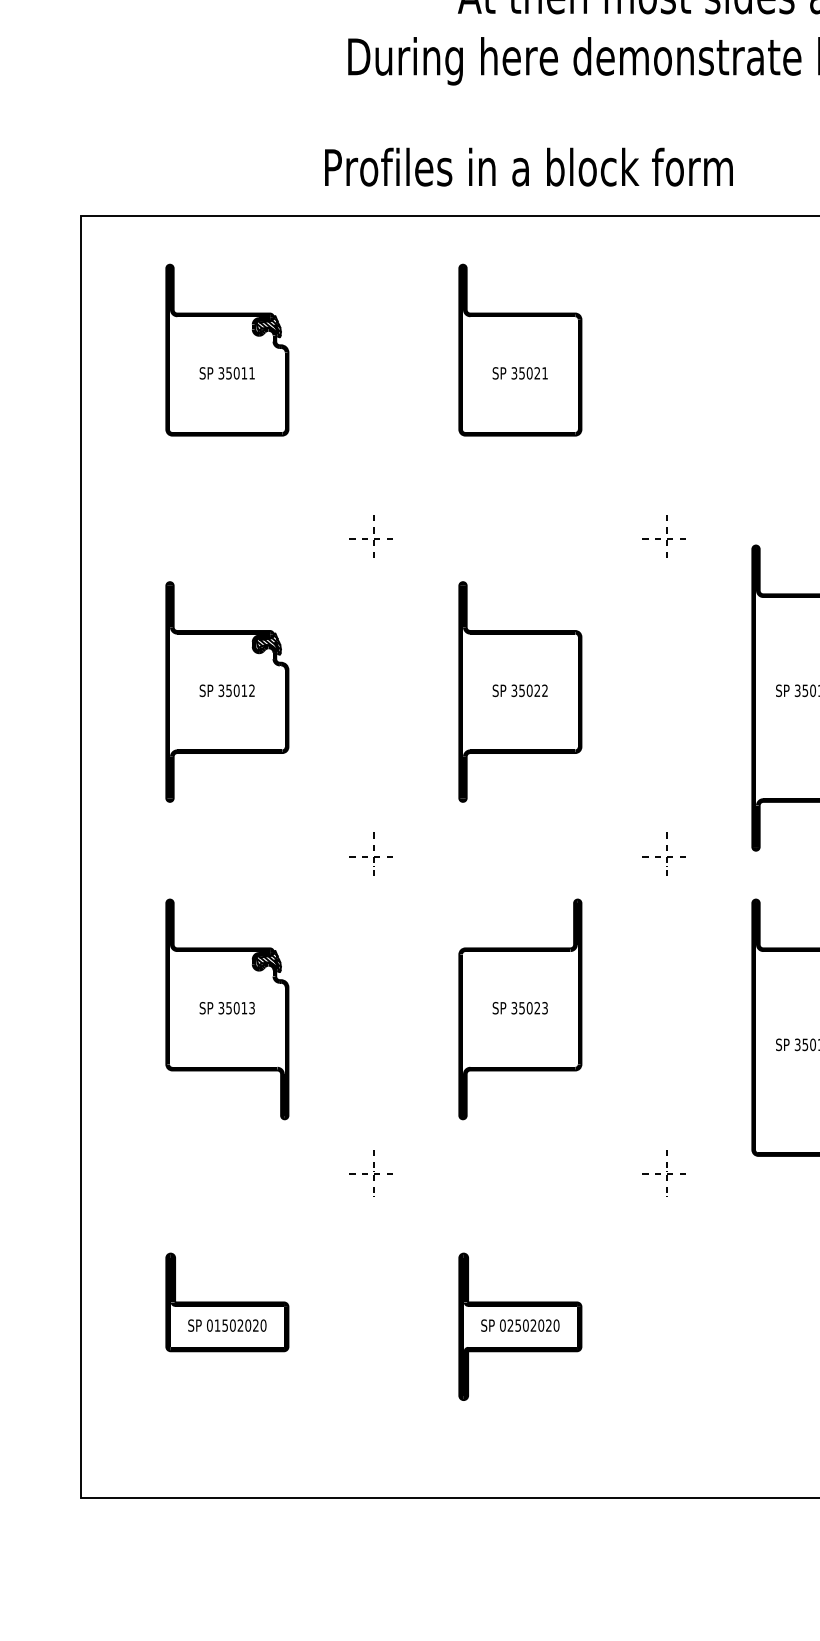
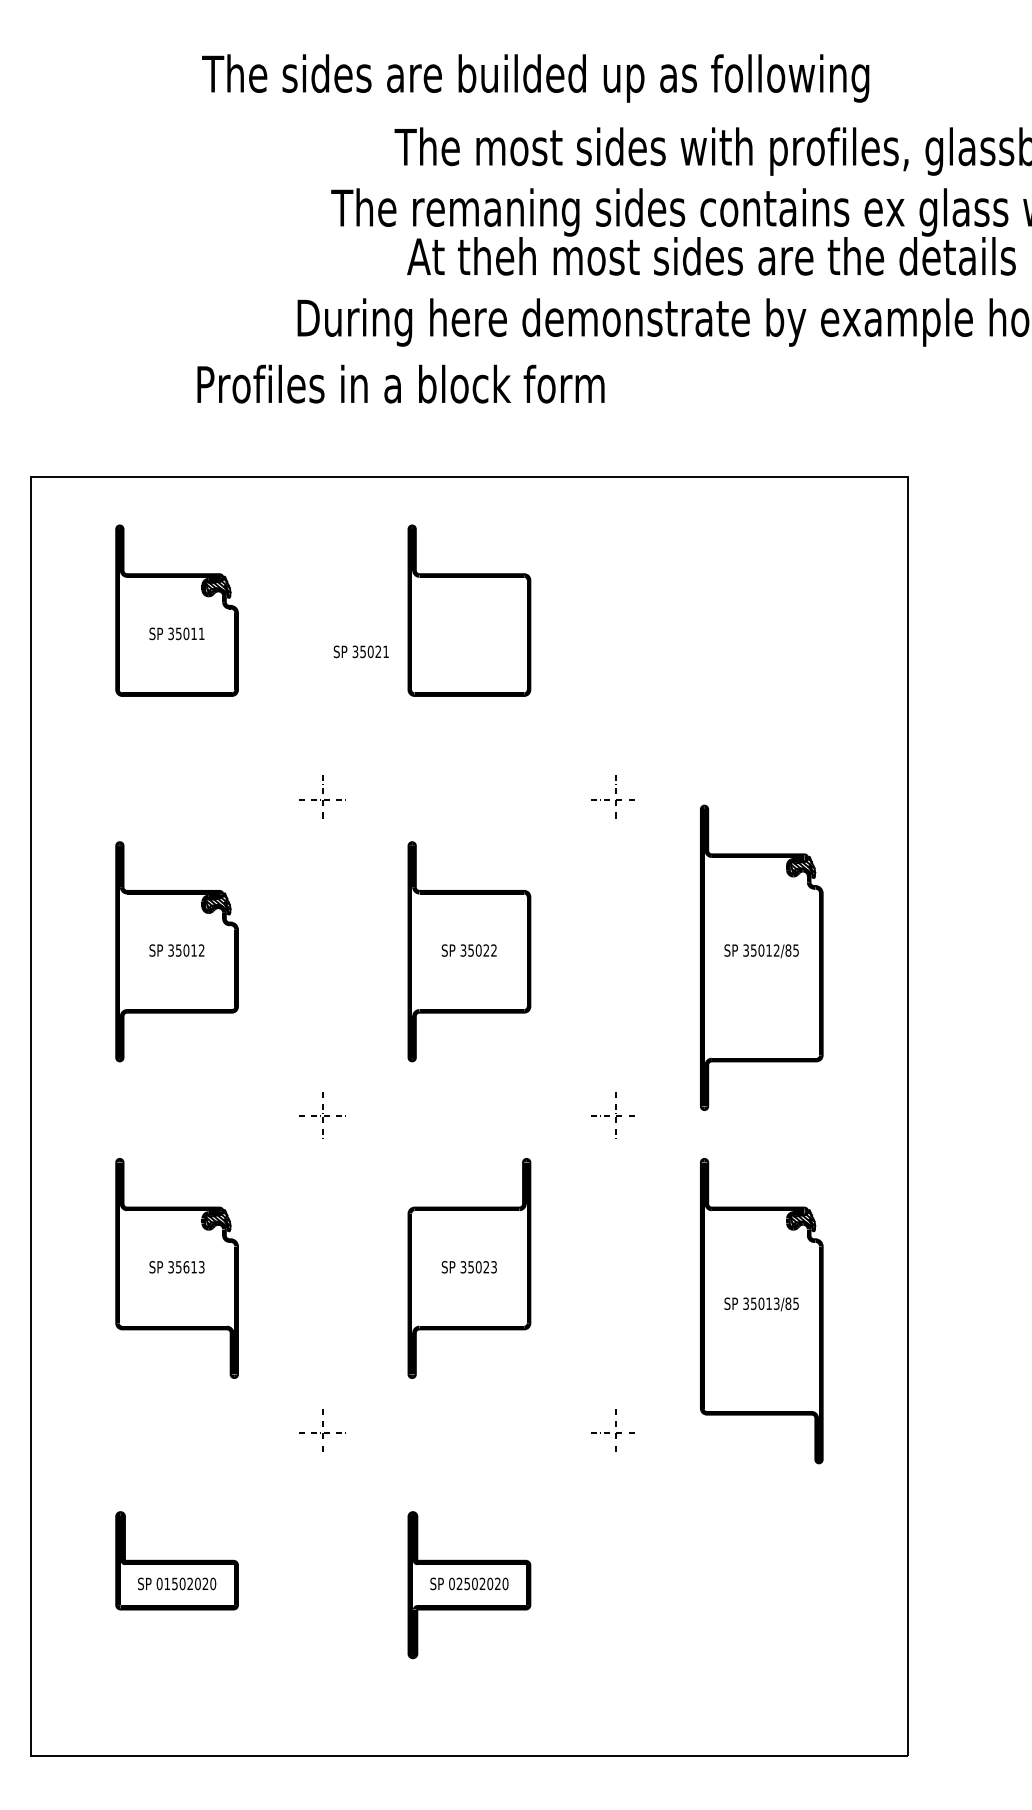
text: (528, 166) -> (400, 383), moved
text: (519, 373) -> (360, 651), moved
text: (236, 1008) -> (186, 1267), 35013 -> 35613

